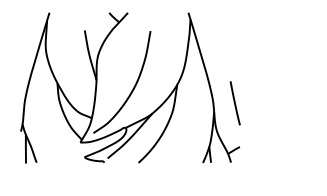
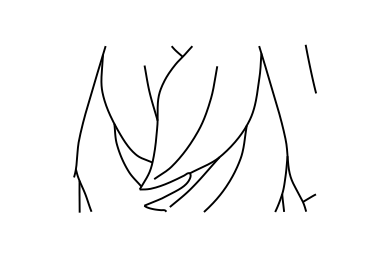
line: (234, 102) -> (310, 68), moved

